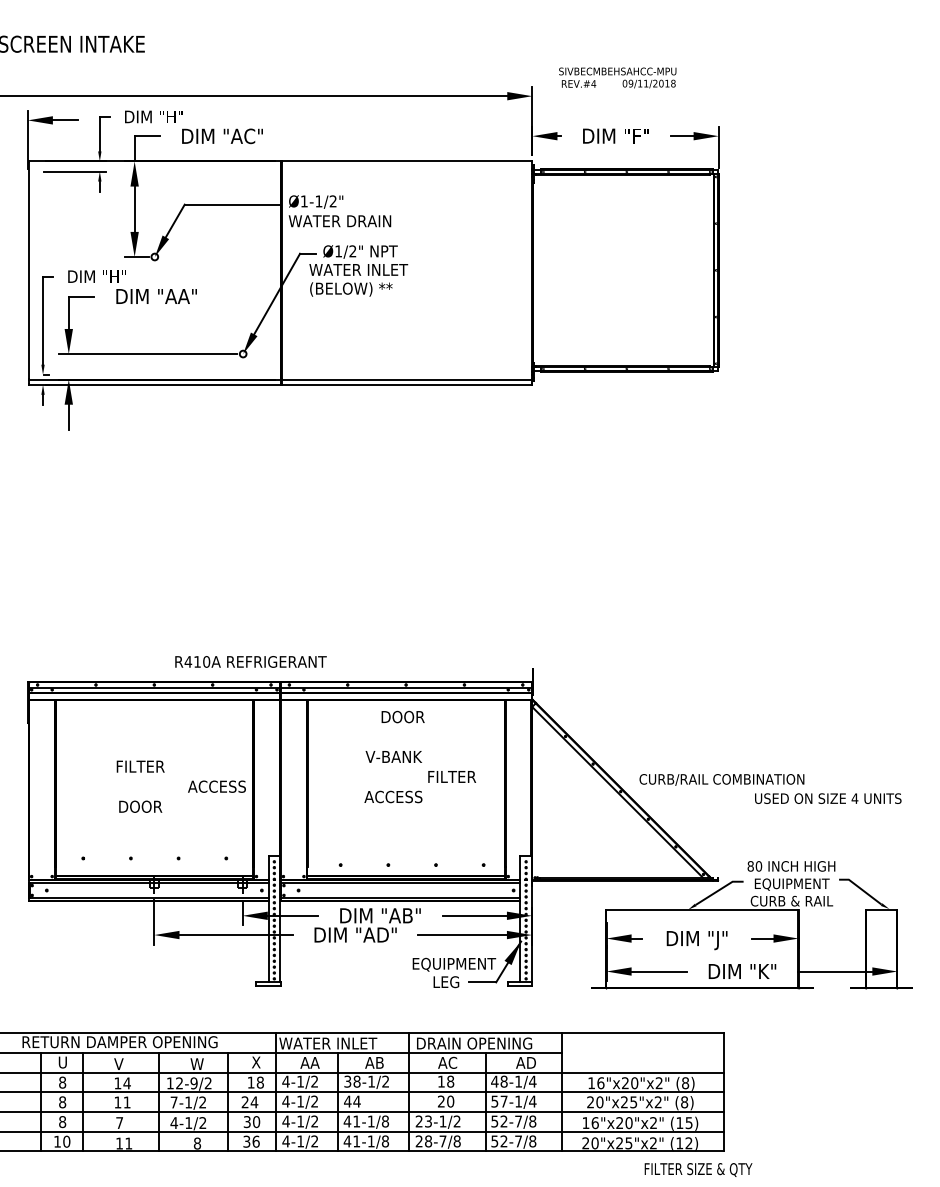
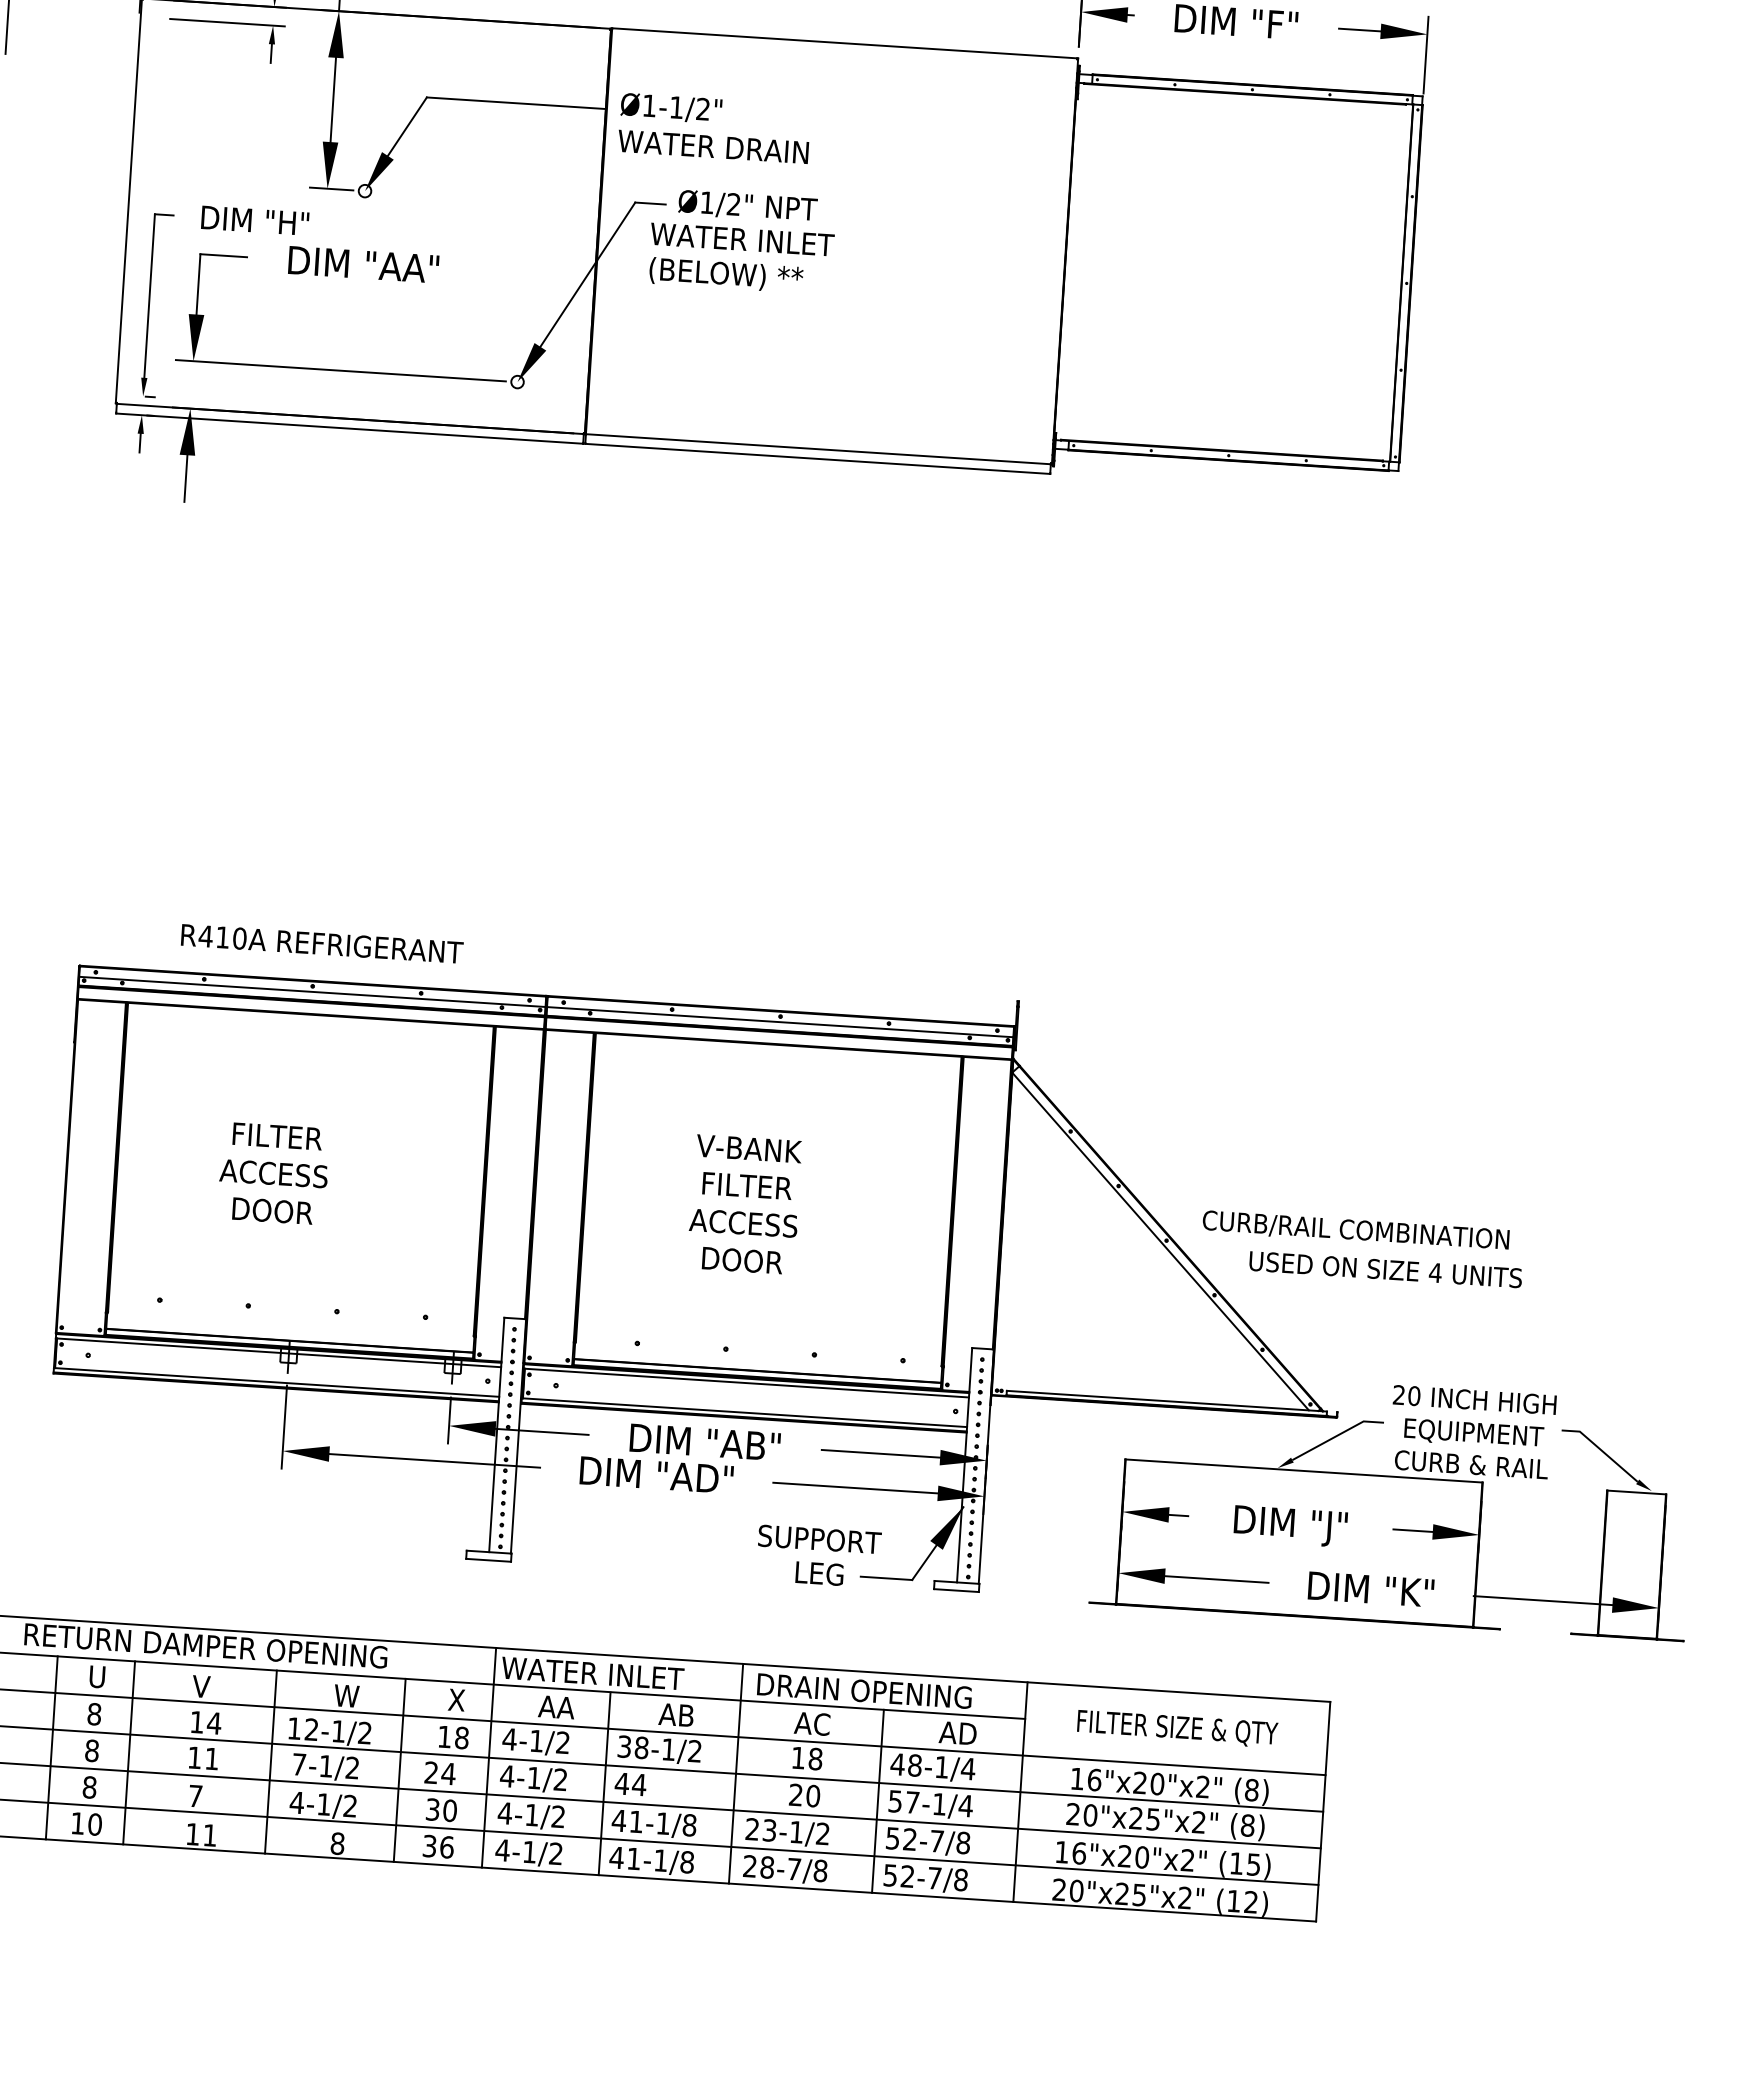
text: (250, 661) -> (321, 943), moved
text: (402, 716) -> (741, 1259), moved
text: (452, 776) -> (747, 1185), moved
text: (216, 786) -> (272, 1173), moved
text: (828, 798) -> (1386, 1269), moved
text: (750, 866) -> (1398, 1395), 80 -> 20
text: (454, 964) -> (836, 1541), EQUIPMENT -> SUPPORT
text: (193, 1083) -> (337, 1731), 12-9/2 -> 12-1/2
text: (698, 1169) -> (1177, 1728), moved

